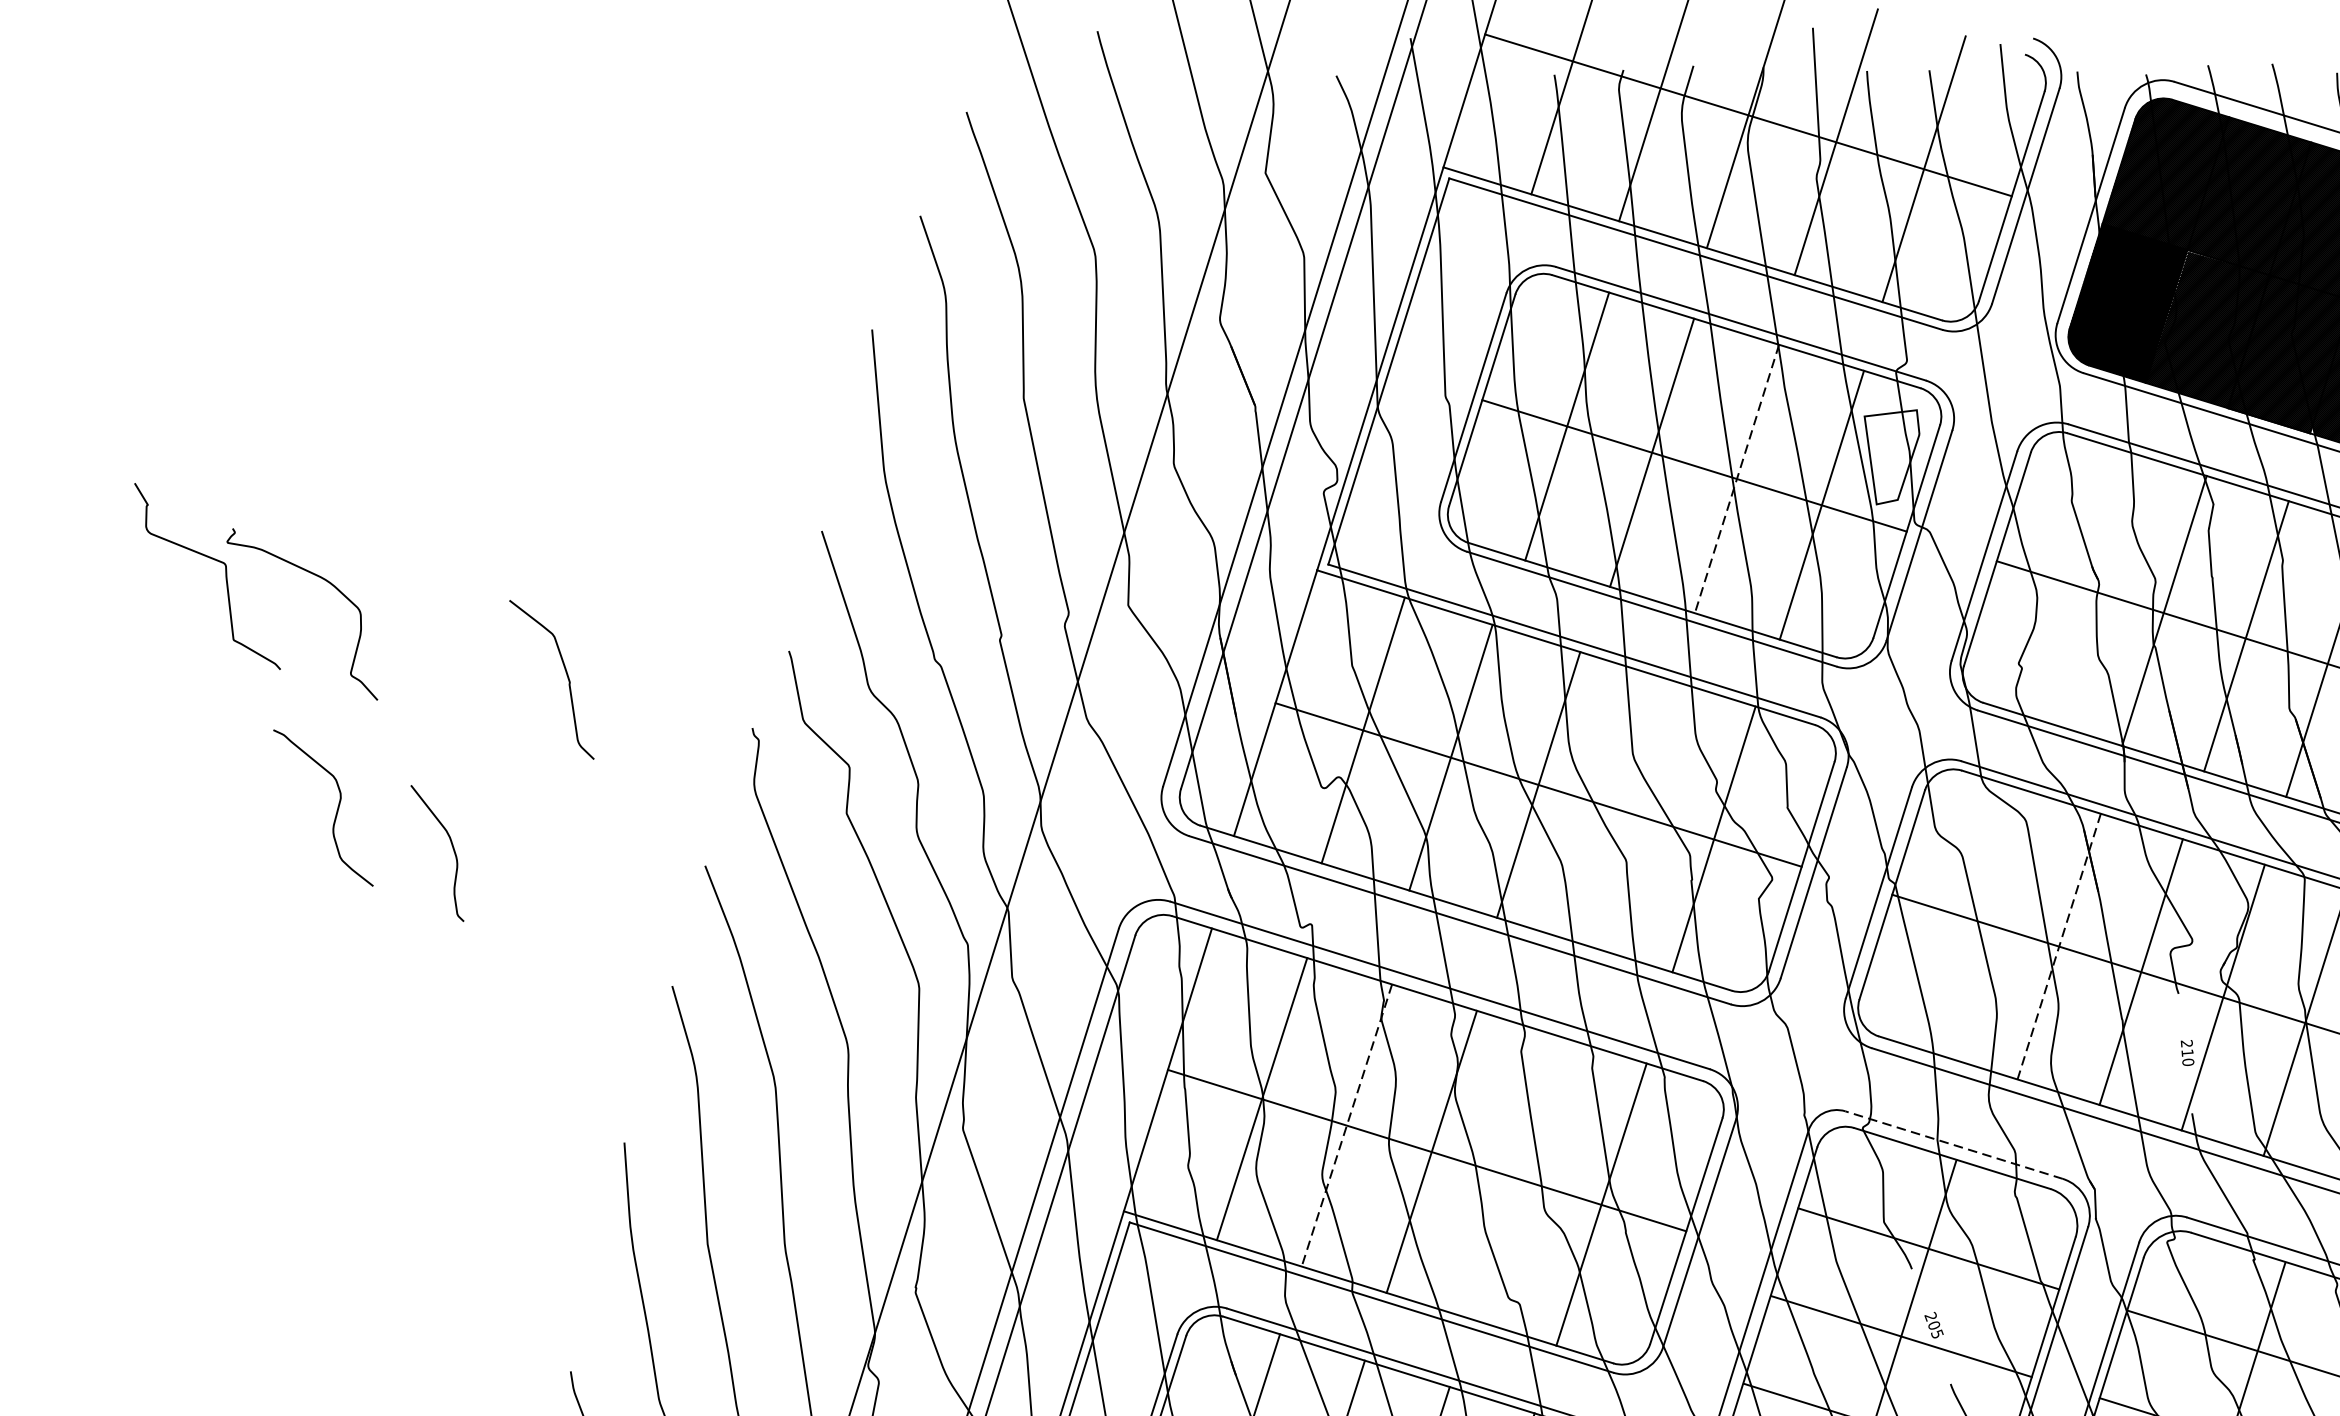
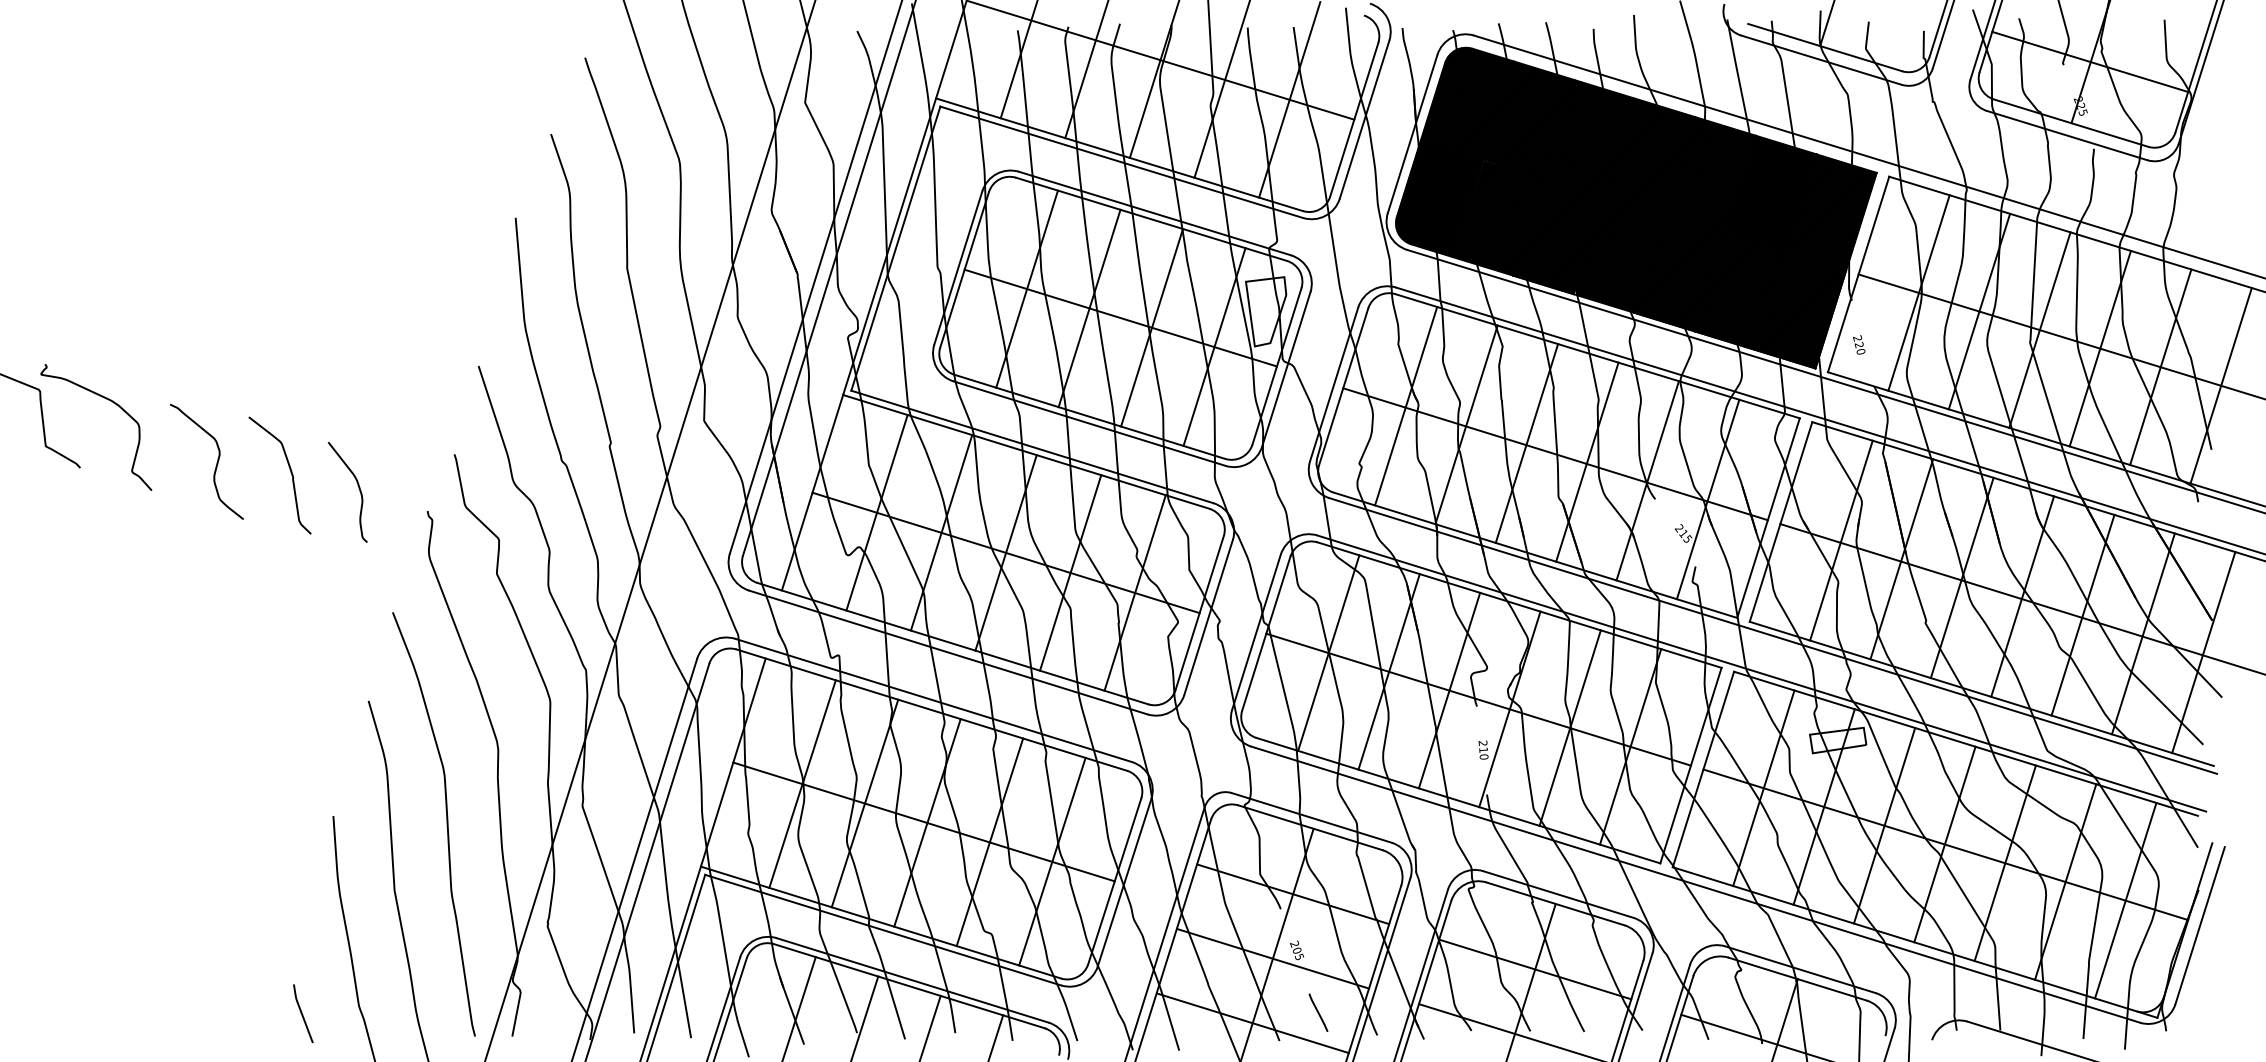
line: (1737, 478) -> (1152, 327), dashed -> solid
line: (2082, 585) -> (1406, 406), added
curve: (336, 808) -> (216, 462), moved
line: (1626, 811) -> (1070, 572), added
curve: (451, 848) -> (358, 488), moved
line: (1976, 920) -> (1328, 652), added
line: (2058, 947) -> (1388, 672), dashed -> solid
line: (1347, 1125) -> (865, 803), dashed -> solid
line: (1953, 1144) -> (1311, 817), dashed -> solid
line: (1516, 1178) -> (989, 842), added

